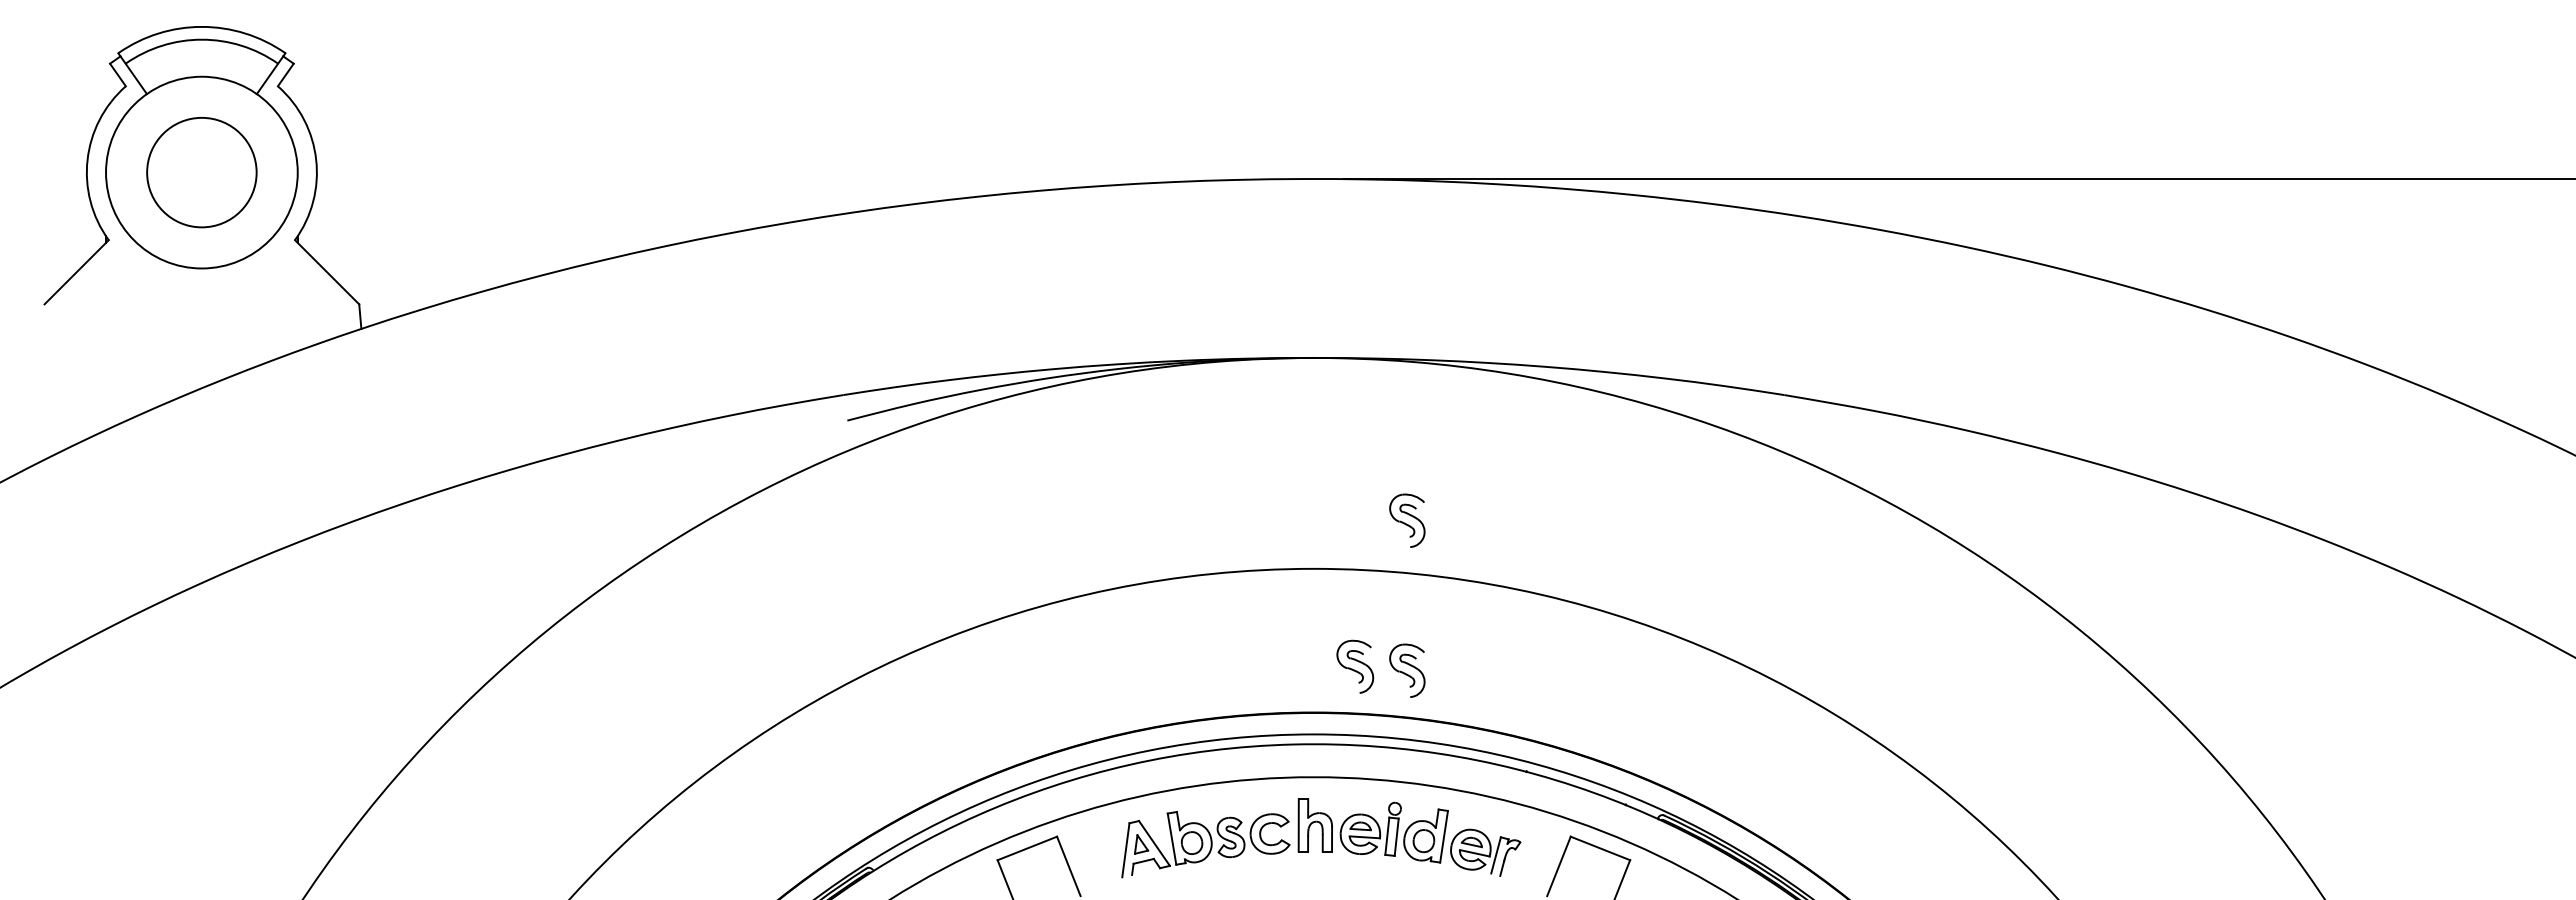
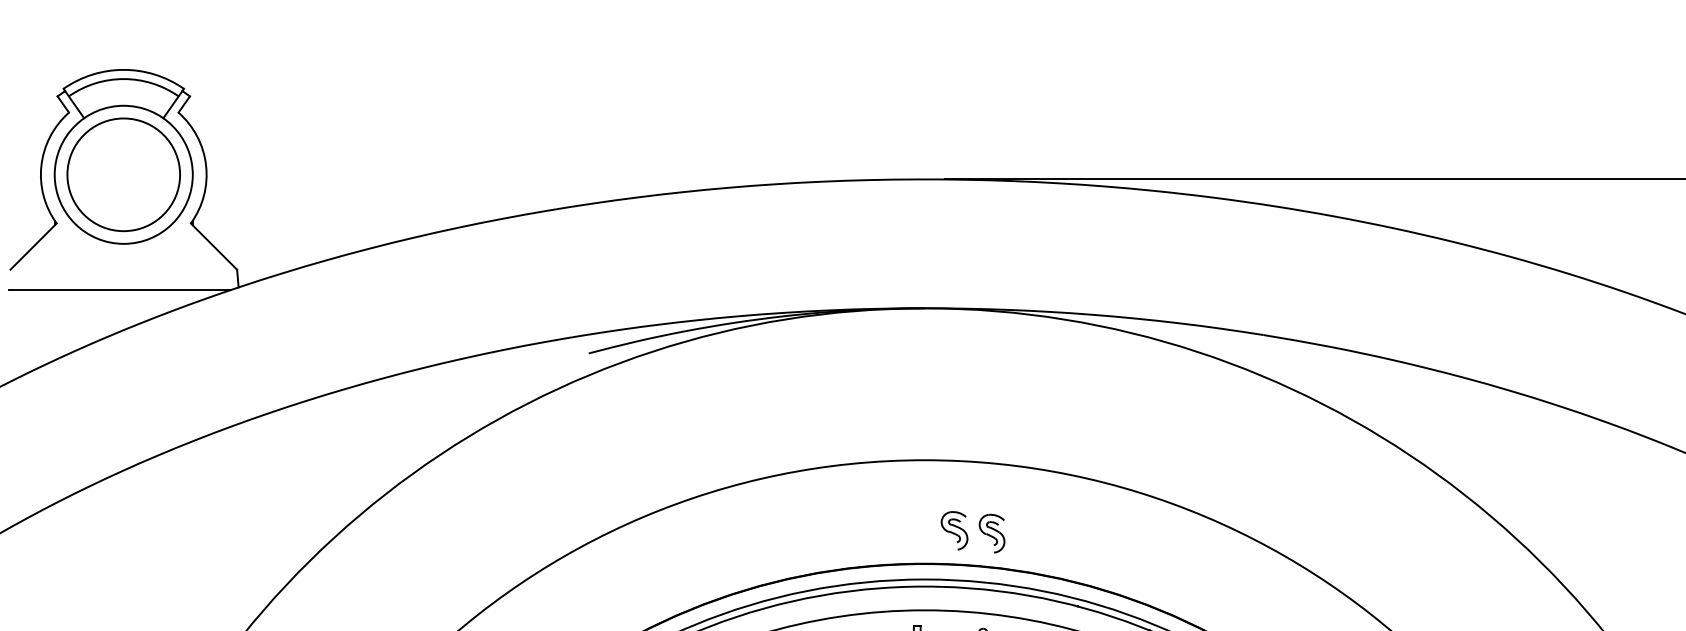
circle: (201, 172) -> (123, 174), size x1.43
line: (196, 332) -> (119, 290), added
part: (1407, 520) -> (992, 425), removed

